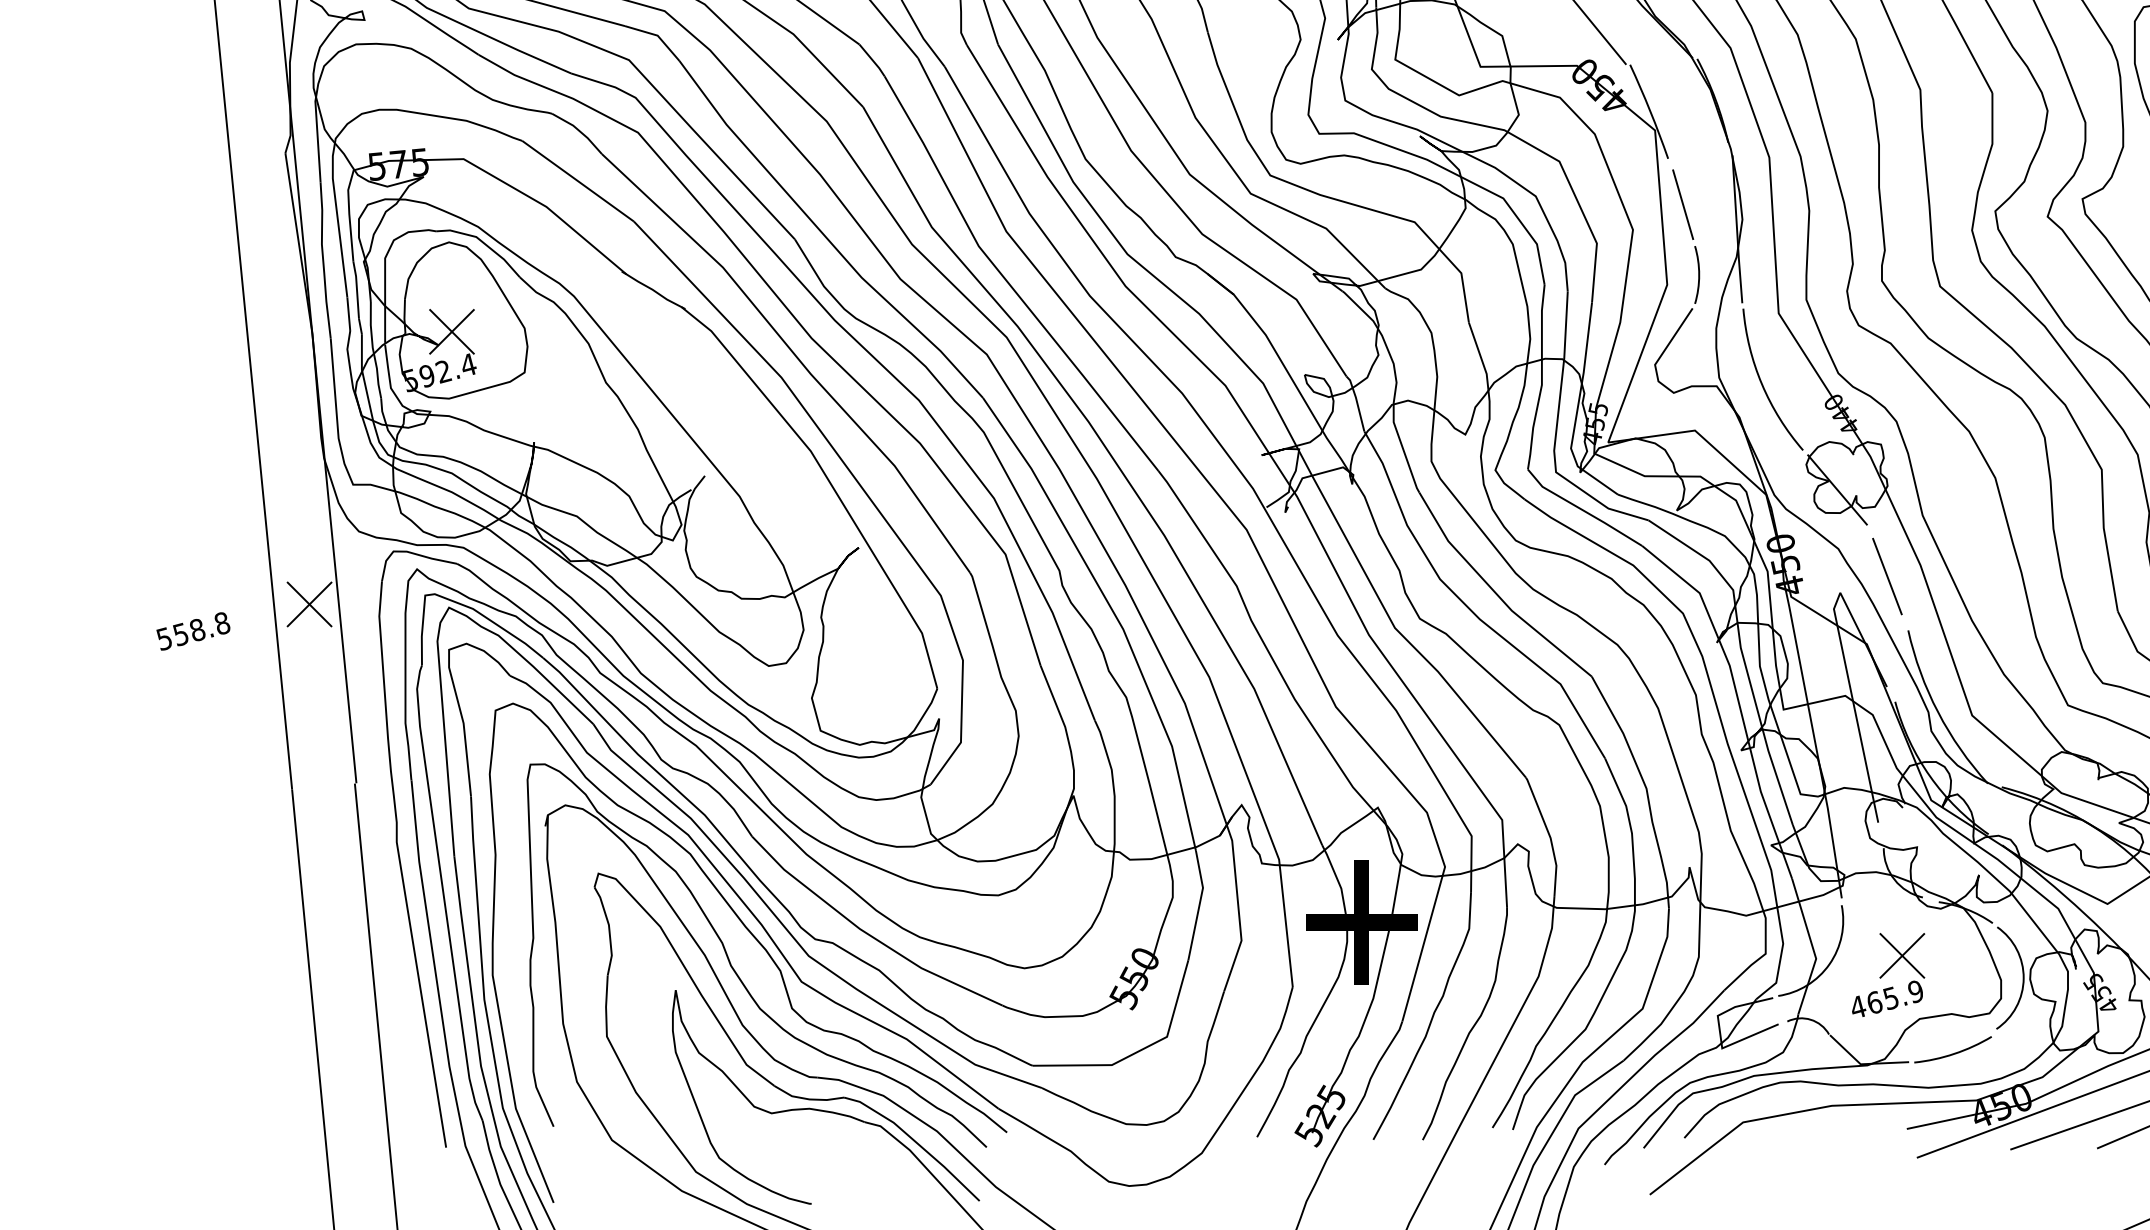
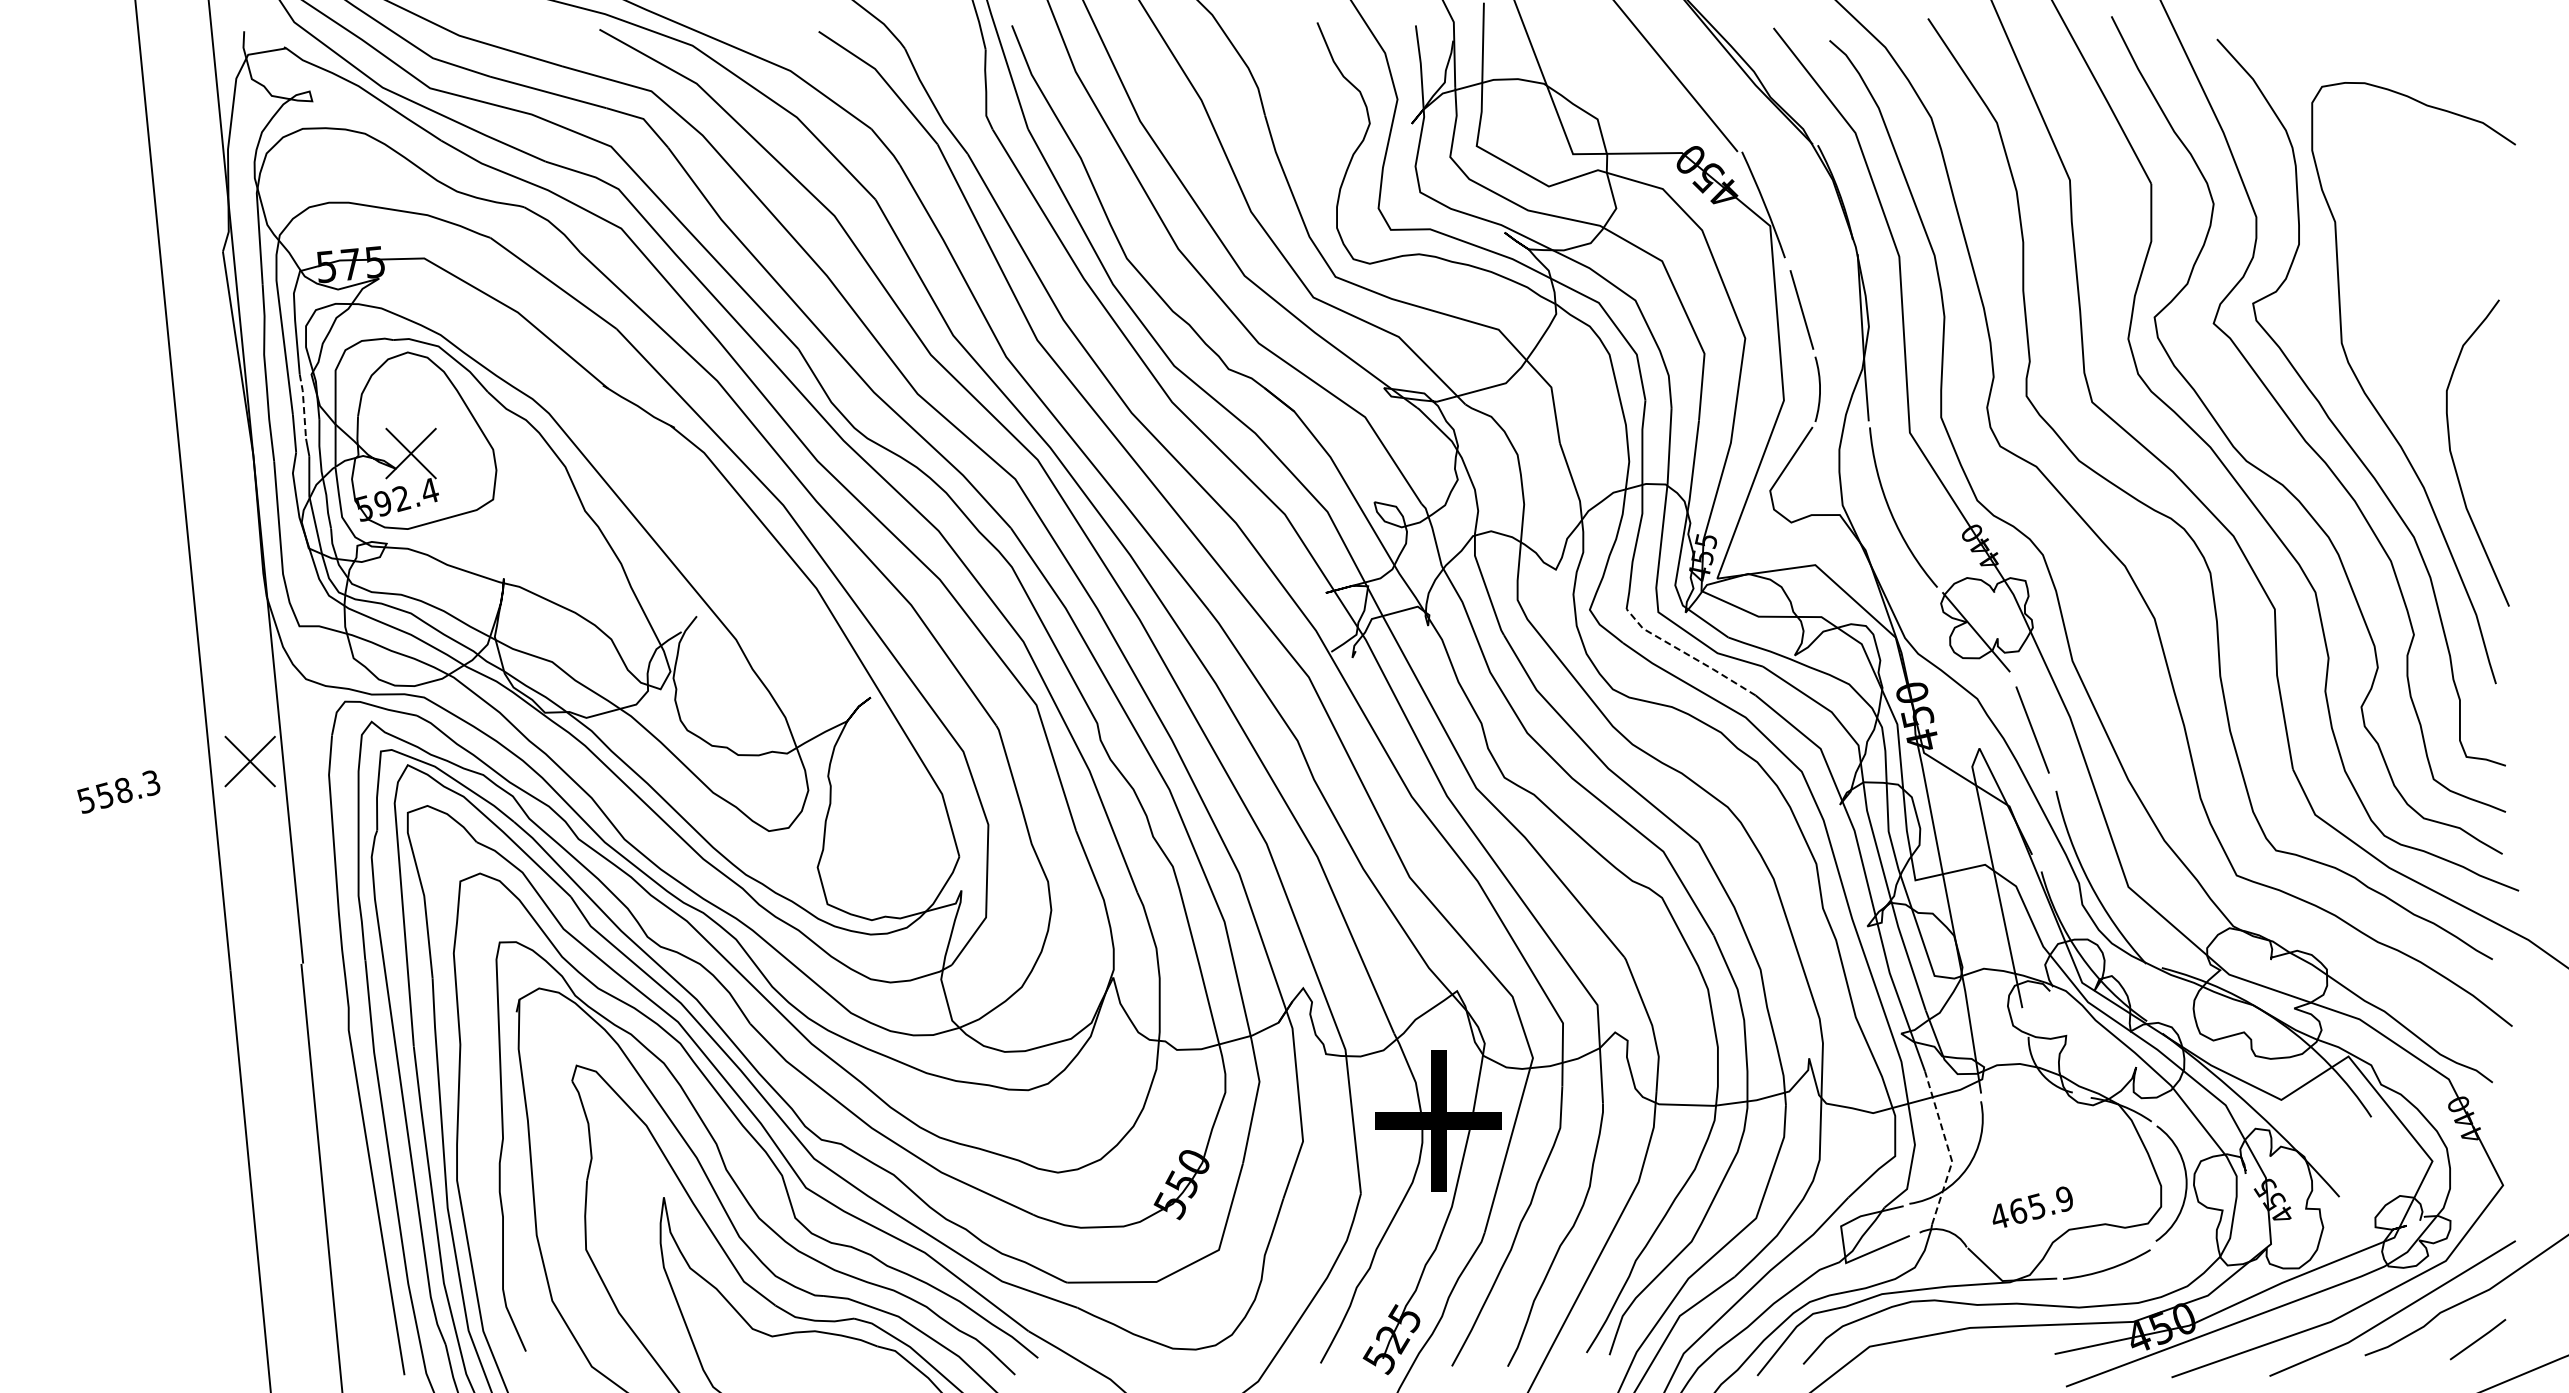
line: (356, 290) -> (303, 406), solid -> dashed
line: (1582, 510) -> (1688, 655), solid -> dashed
text: (222, 623) -> (151, 783), 558.8 -> 558.3
line: (1812, 946) -> (1948, 1148), solid -> dashed
part: (1902, 955) -> (2049, 1158), removed

